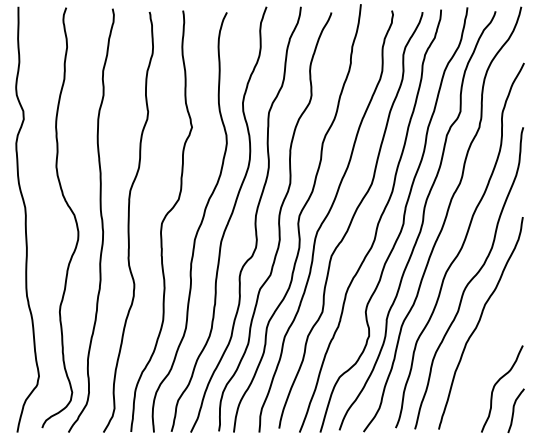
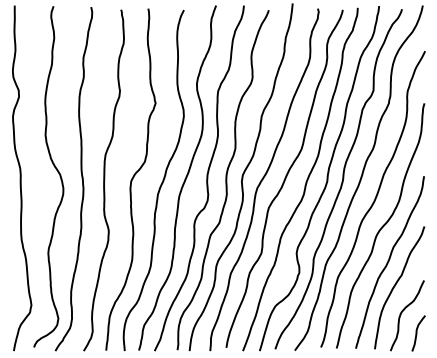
curve: (488, 351) -> (396, 285), added

